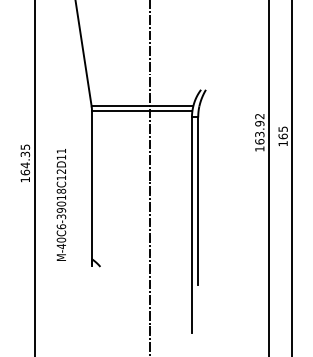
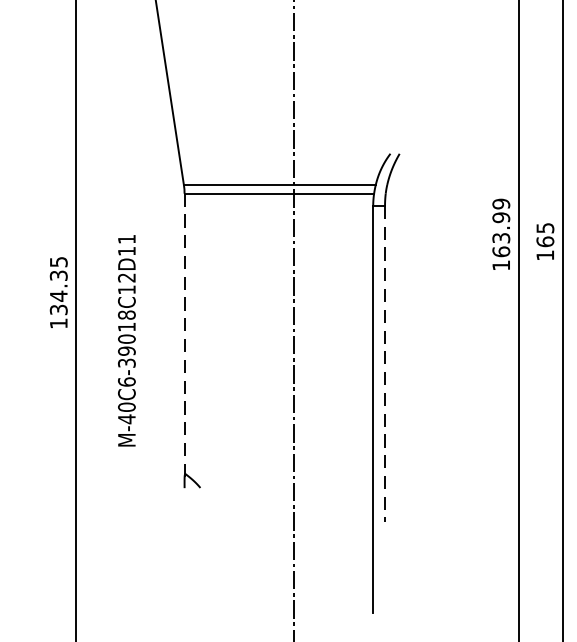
text: (259, 116) -> (500, 204), 163.92 -> 163.99
text: (25, 172) -> (59, 309), 164.35 -> 134.35
line: (92, 187) -> (185, 338), solid -> dashed
line: (198, 201) -> (385, 364), solid -> dashed
text: (61, 204) -> (126, 340), moved

